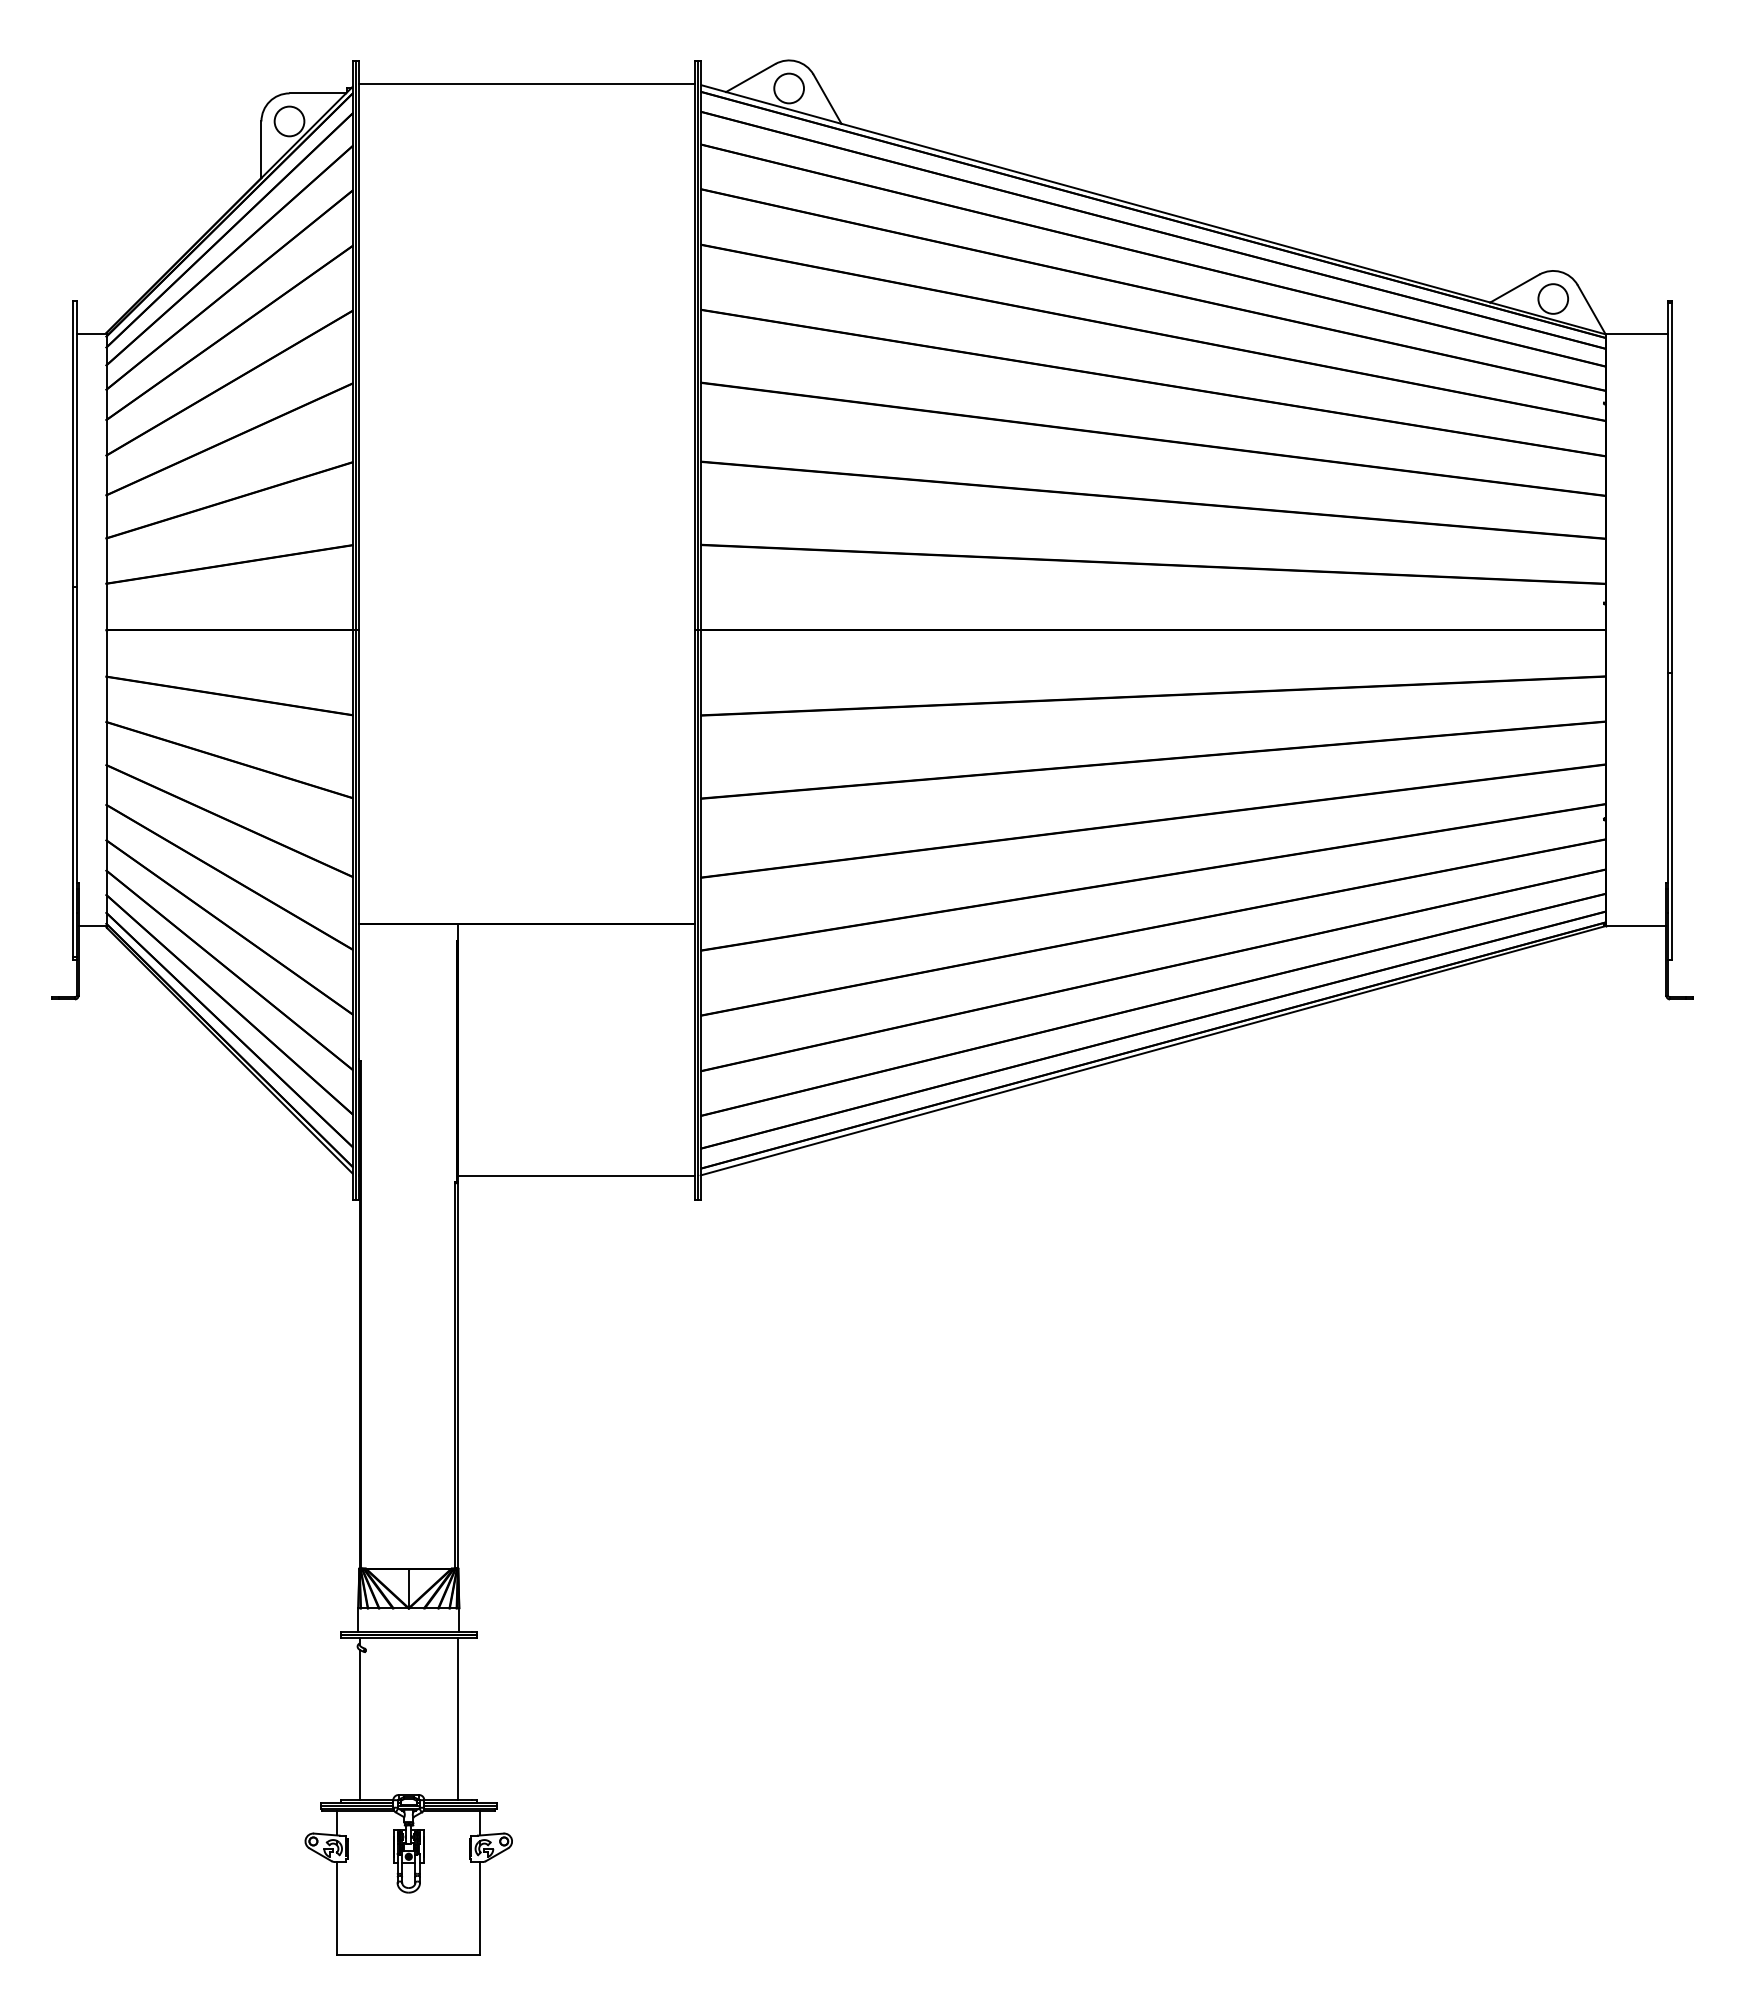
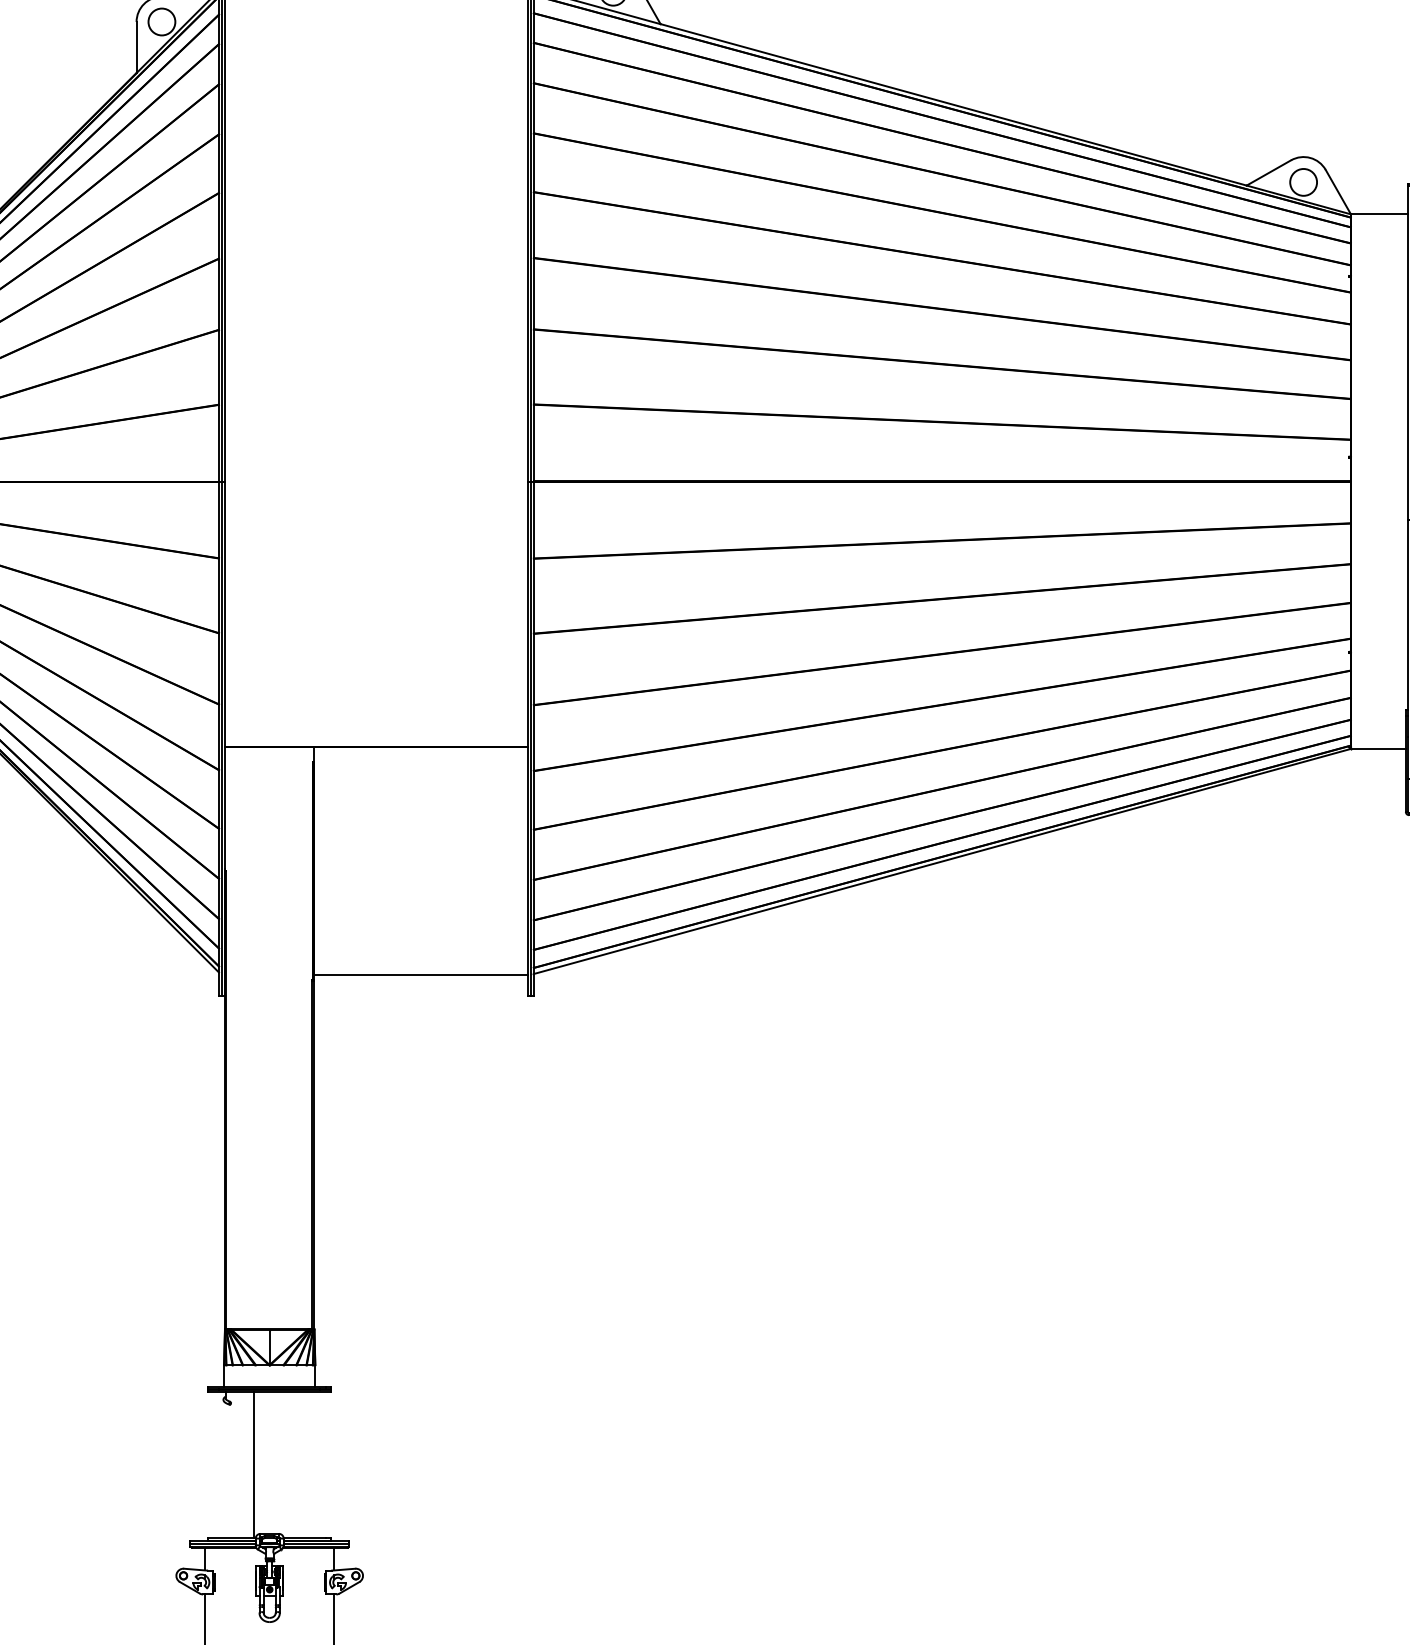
line: (457, 1719) -> (254, 1465), moved
line: (359, 1724) -> (225, 1470), removed

